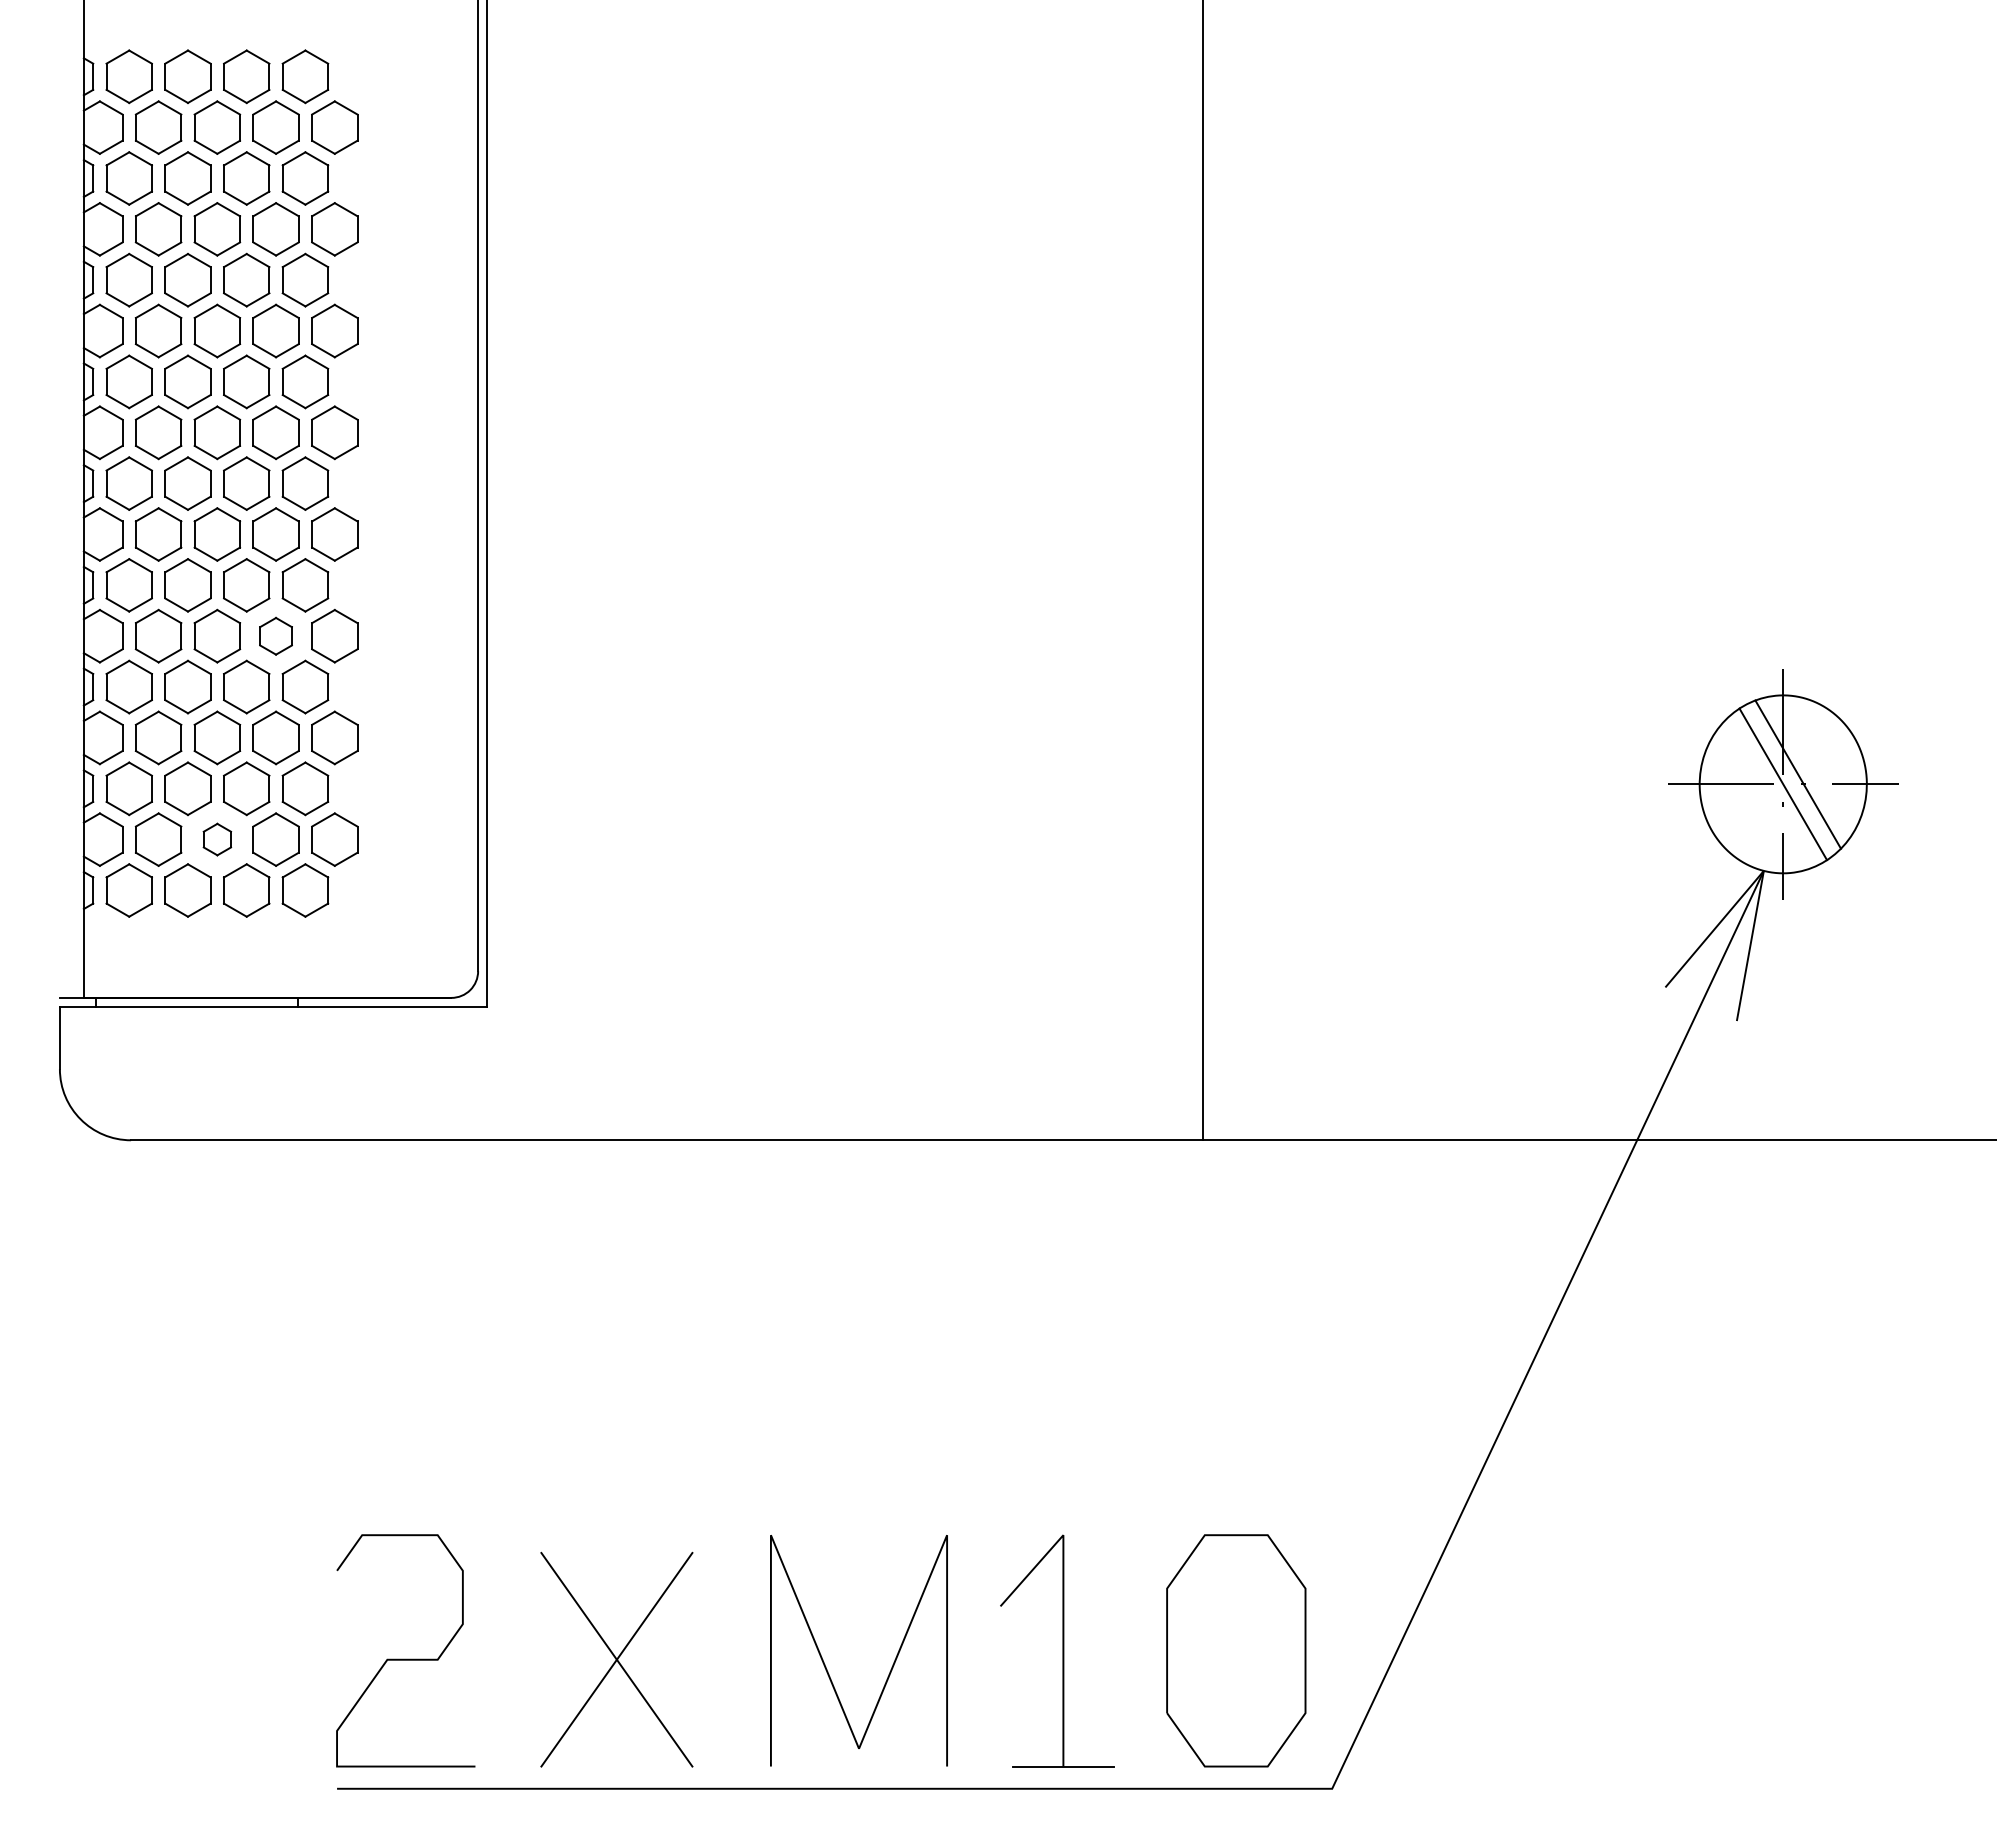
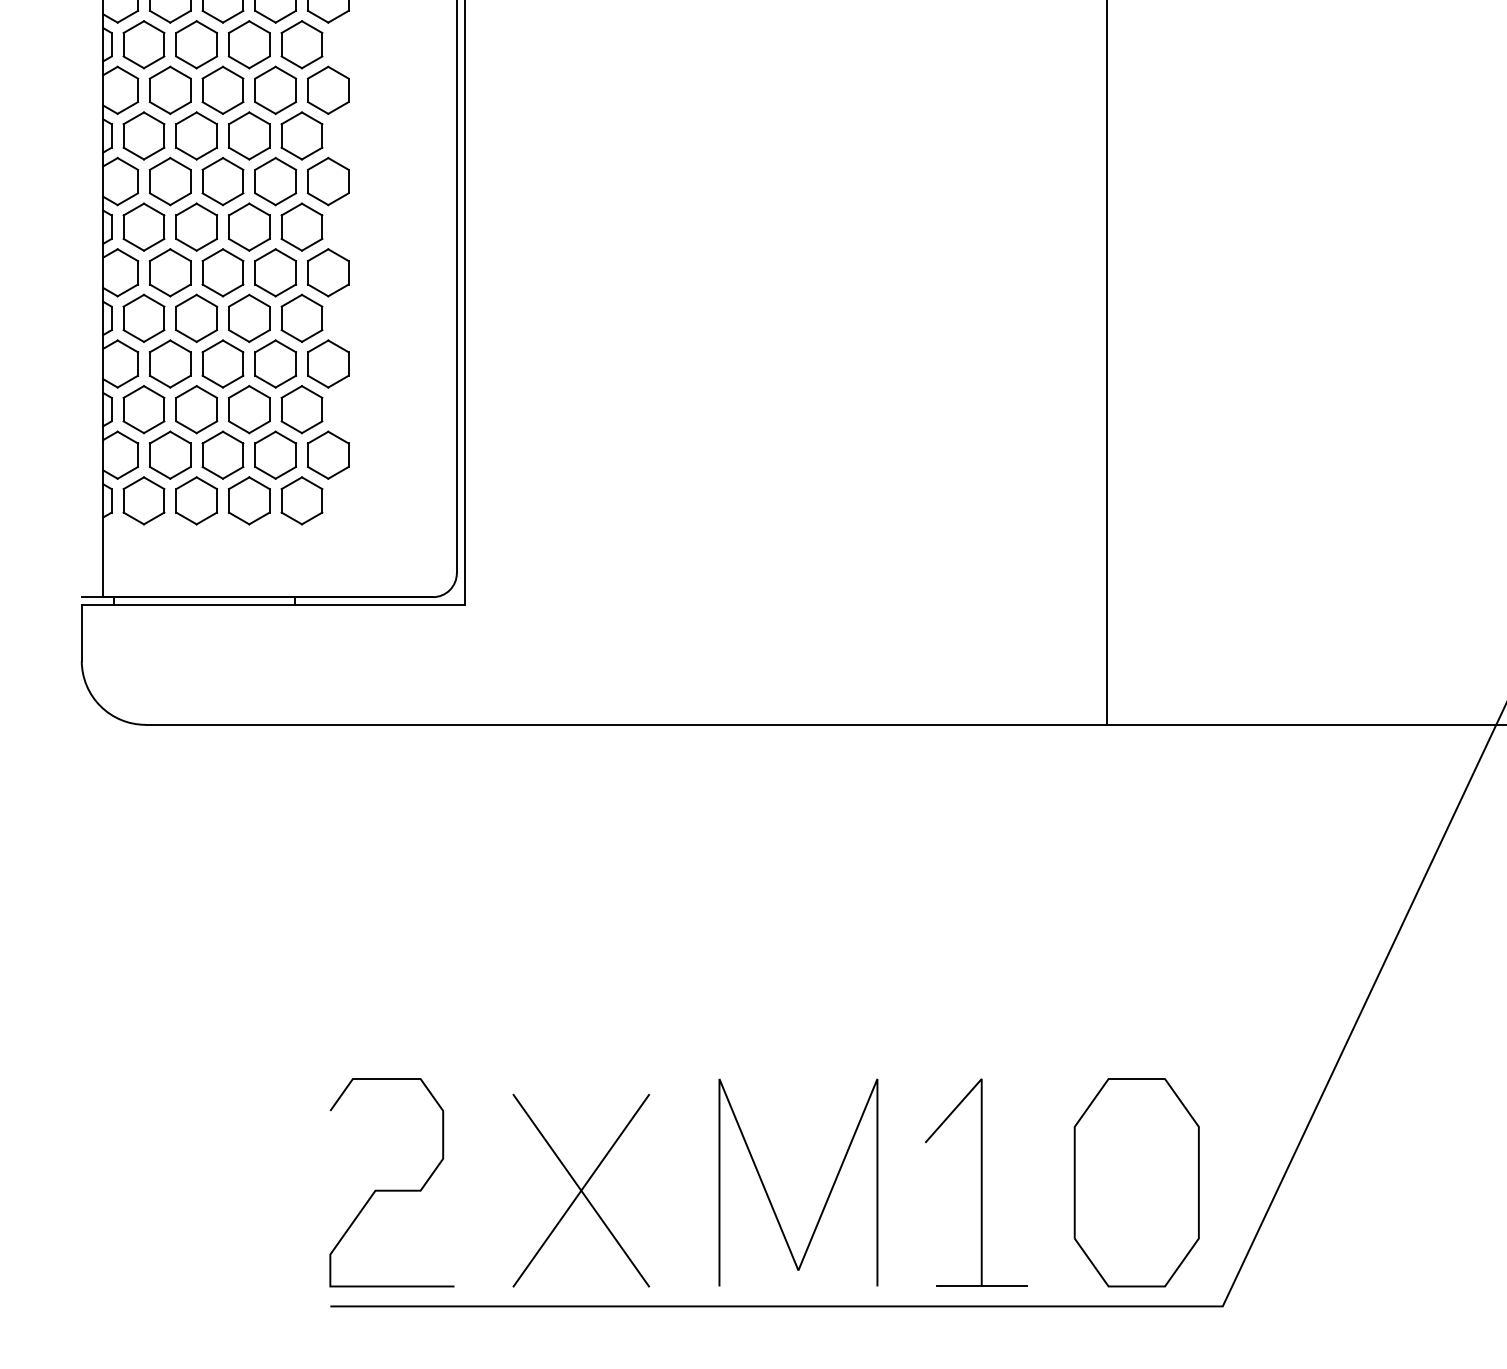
part: (275, 636) -> (275, 273), size x1.43
part: (217, 839) -> (223, 455), size x1.67

